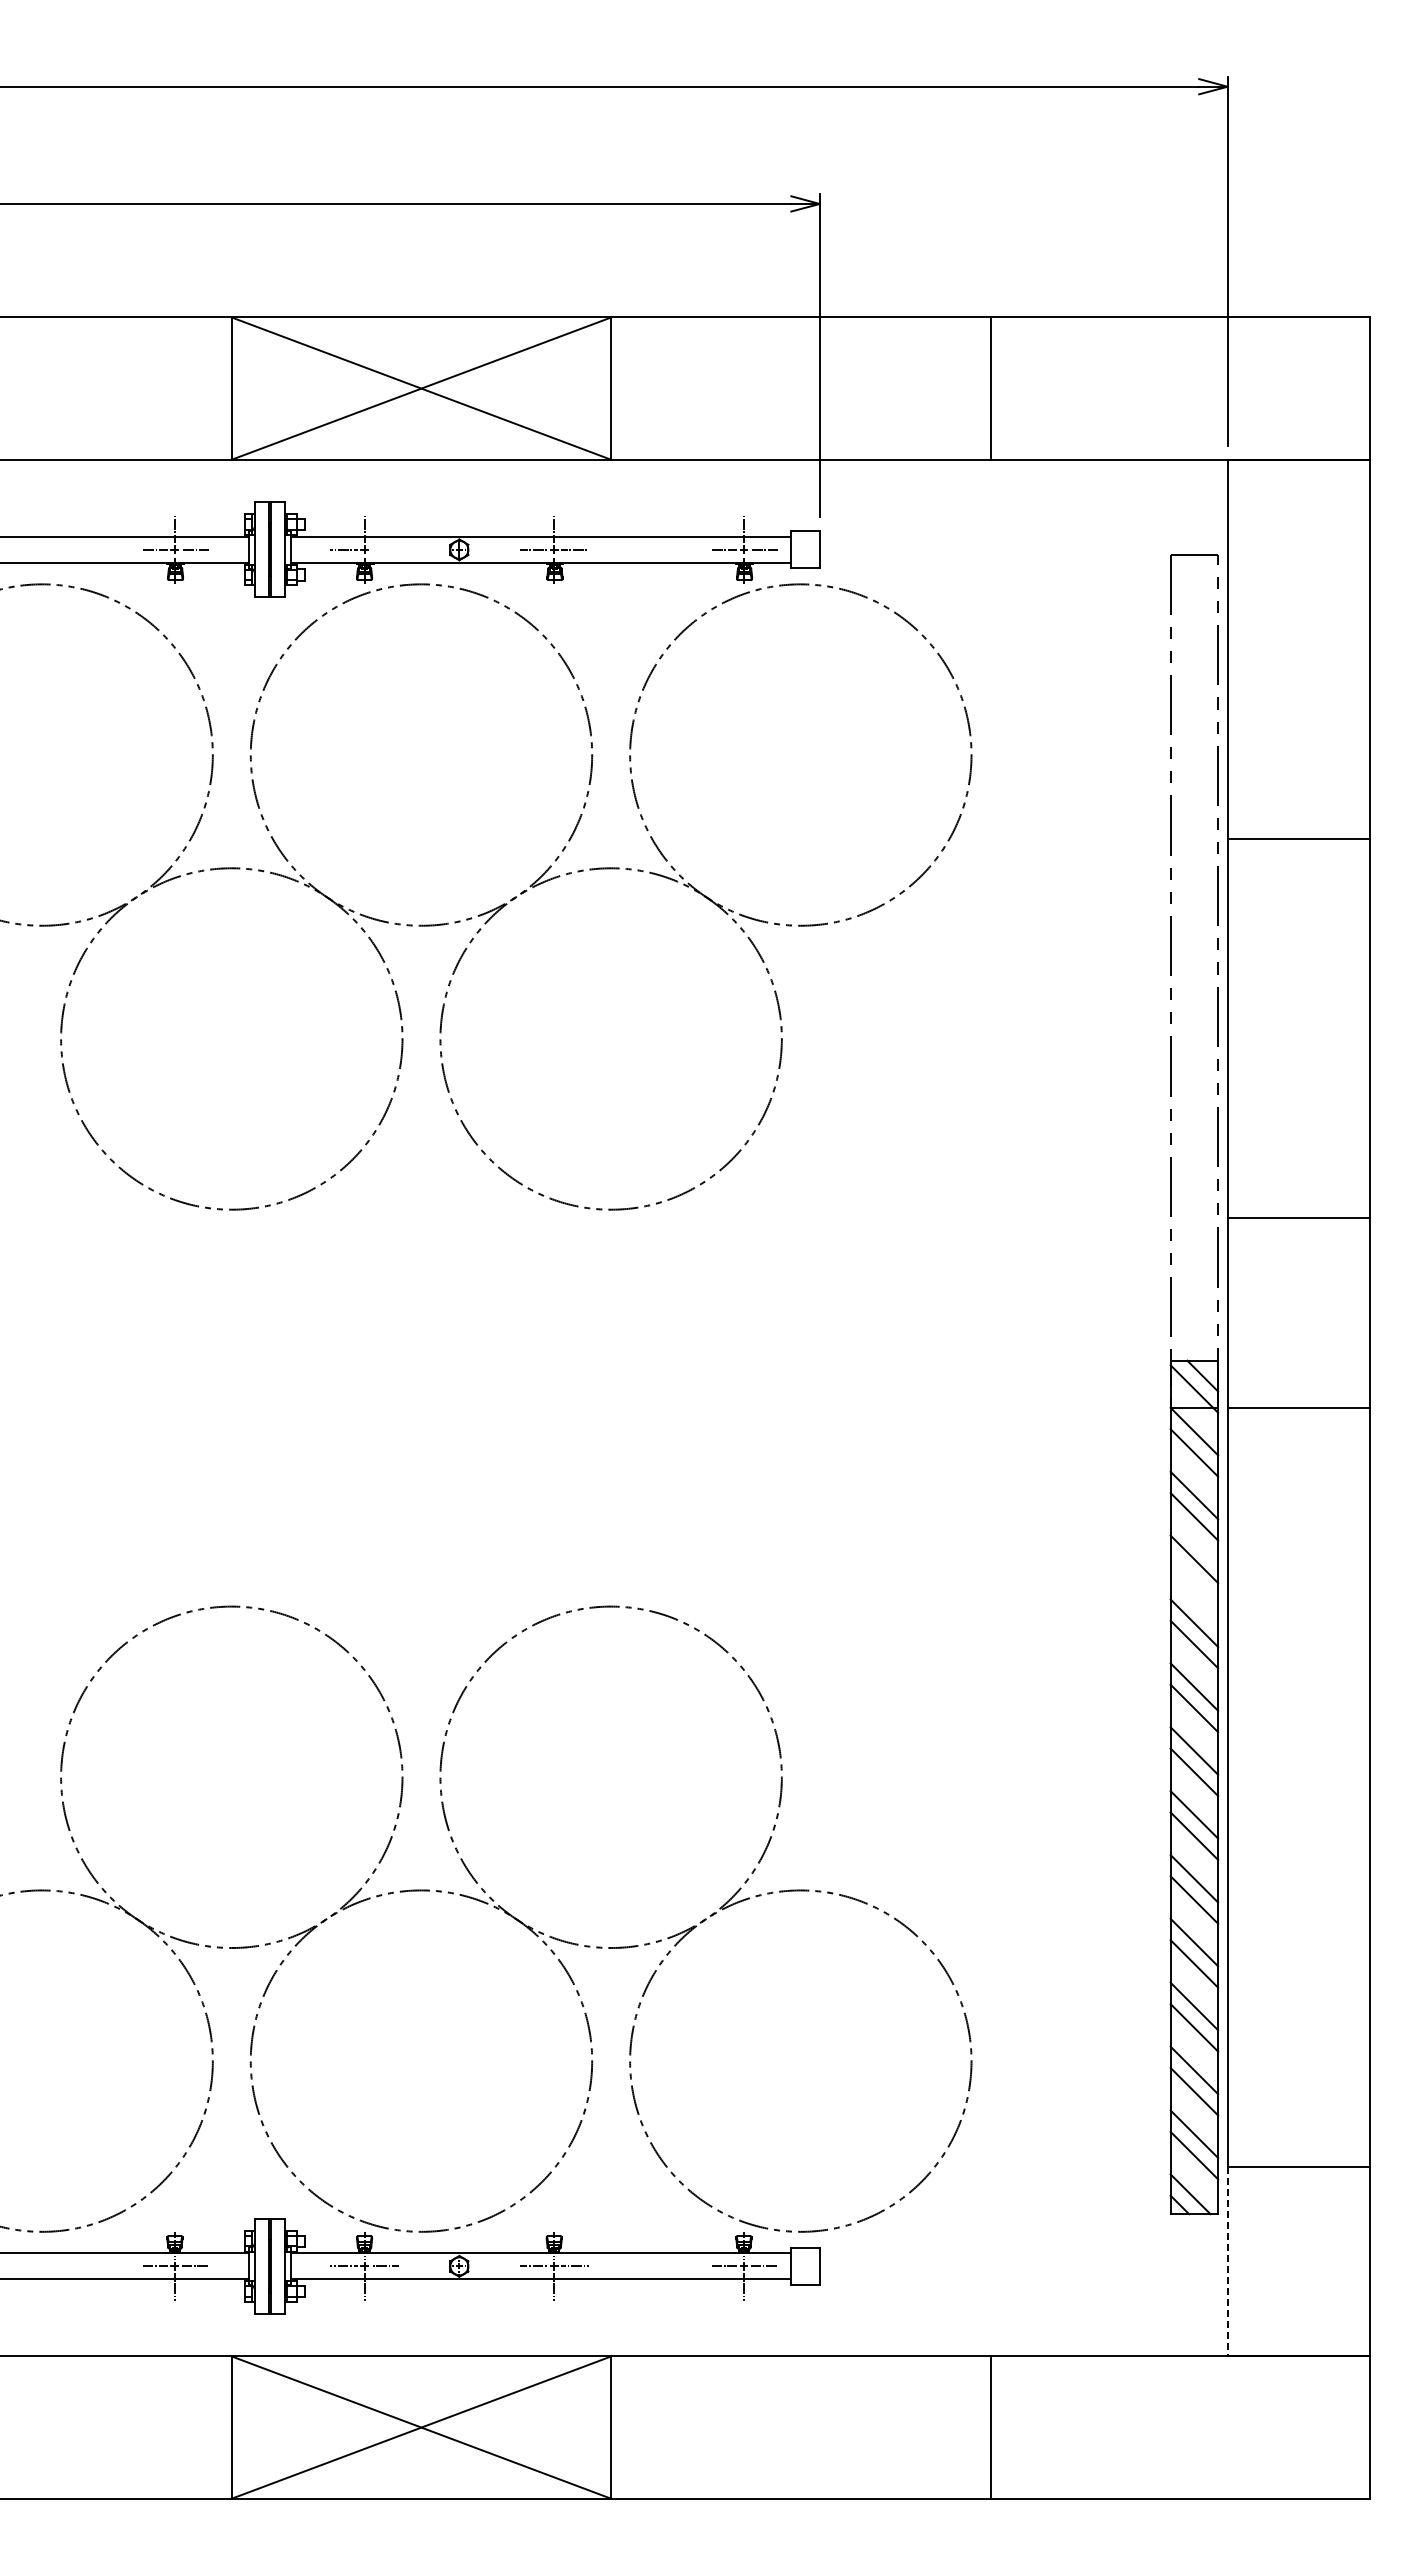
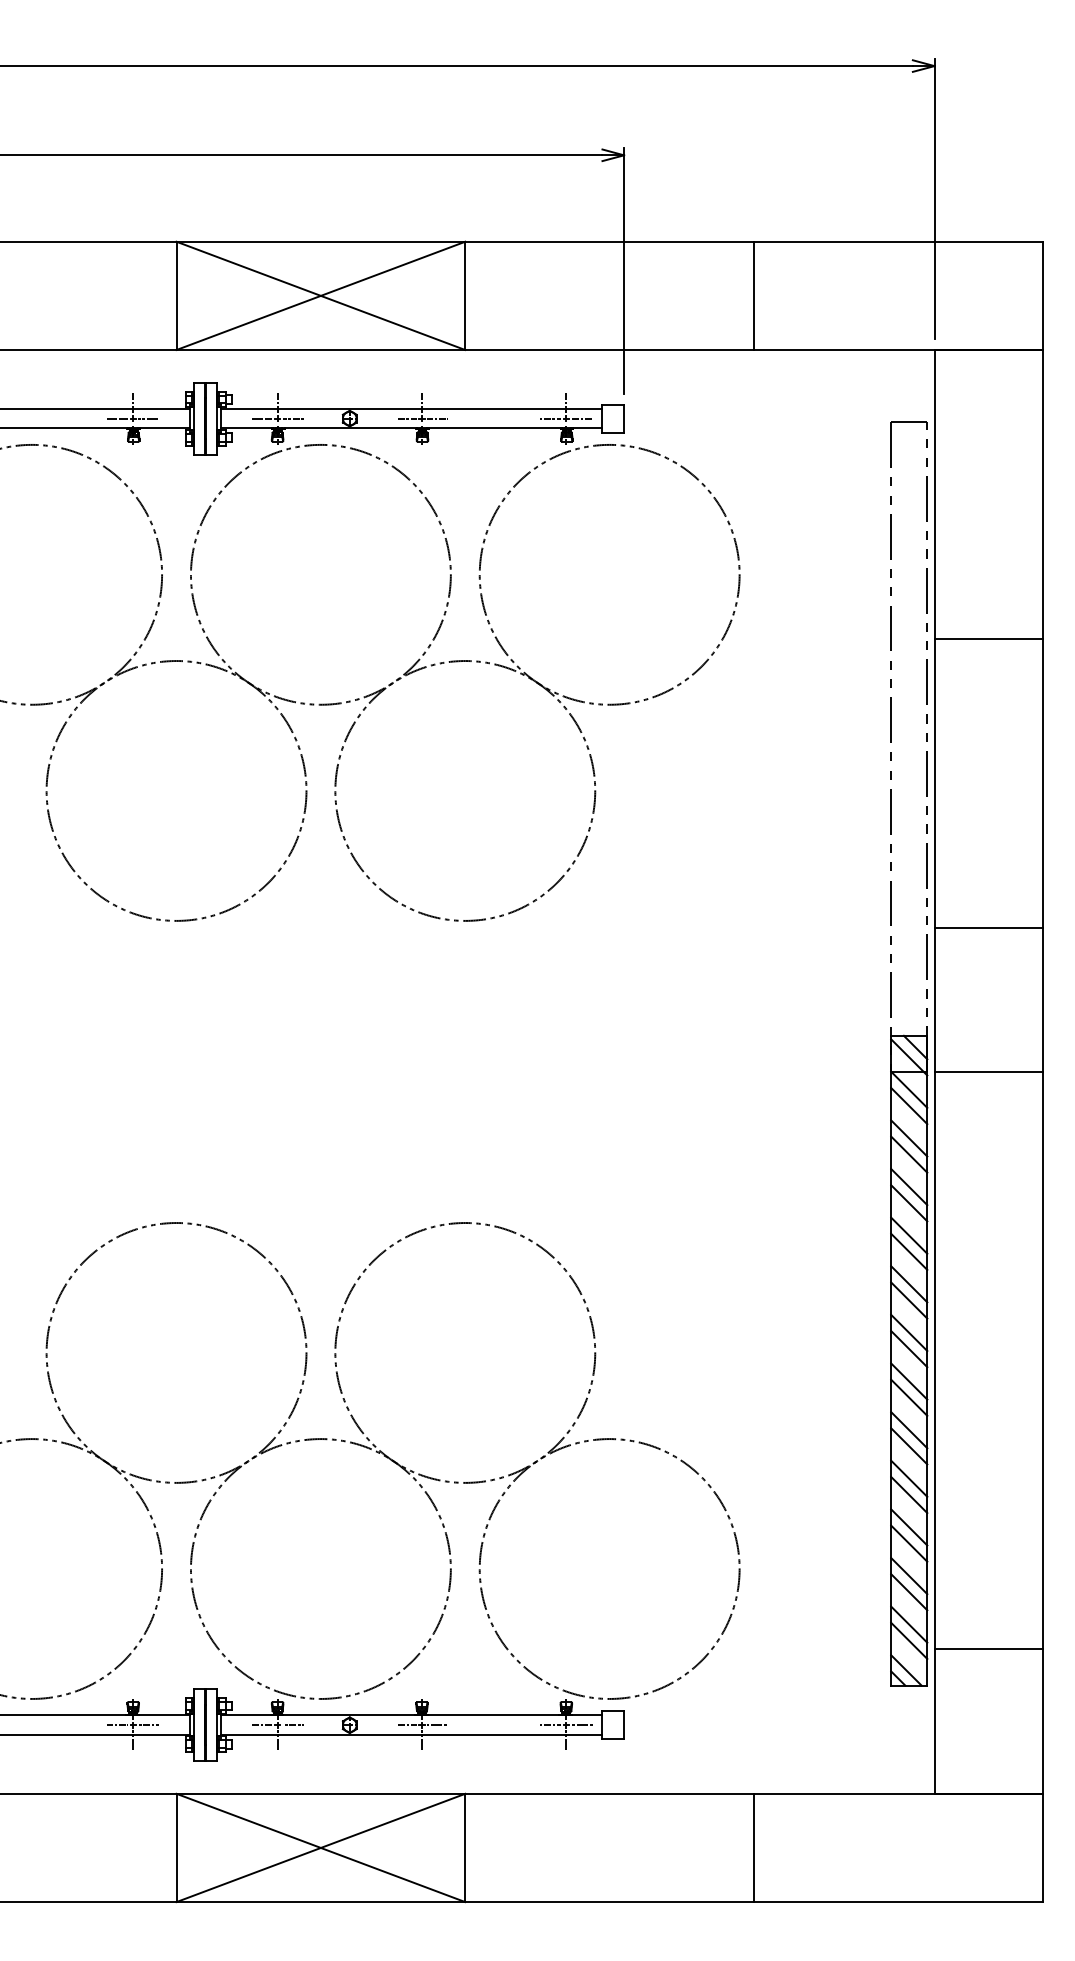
line: (384, 549) -> (292, 418), added
line: (1194, 1580) -> (909, 1203), added
line: (1227, 2261) -> (934, 1721), dashed -> solid

